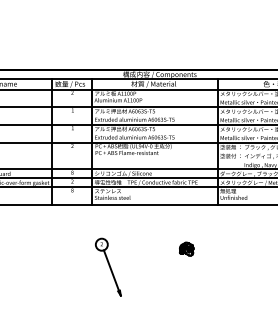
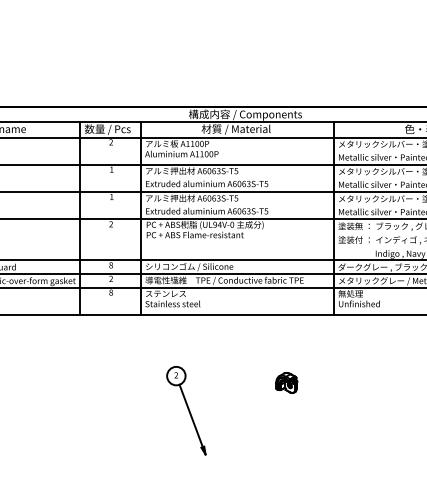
part: (108, 266) -> (186, 409), moved

